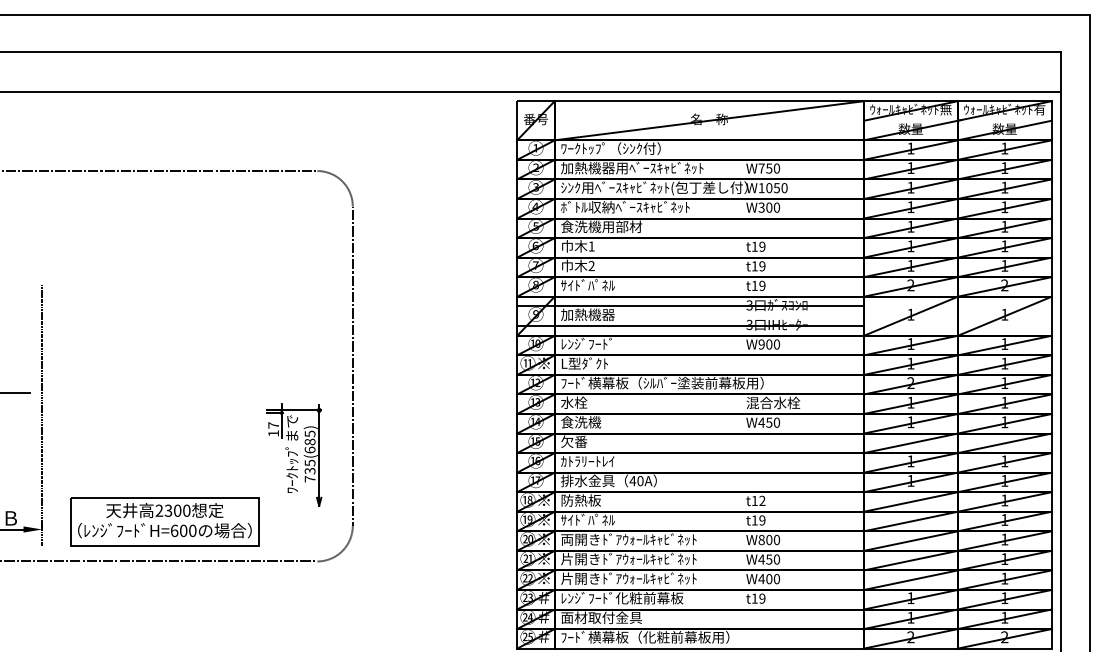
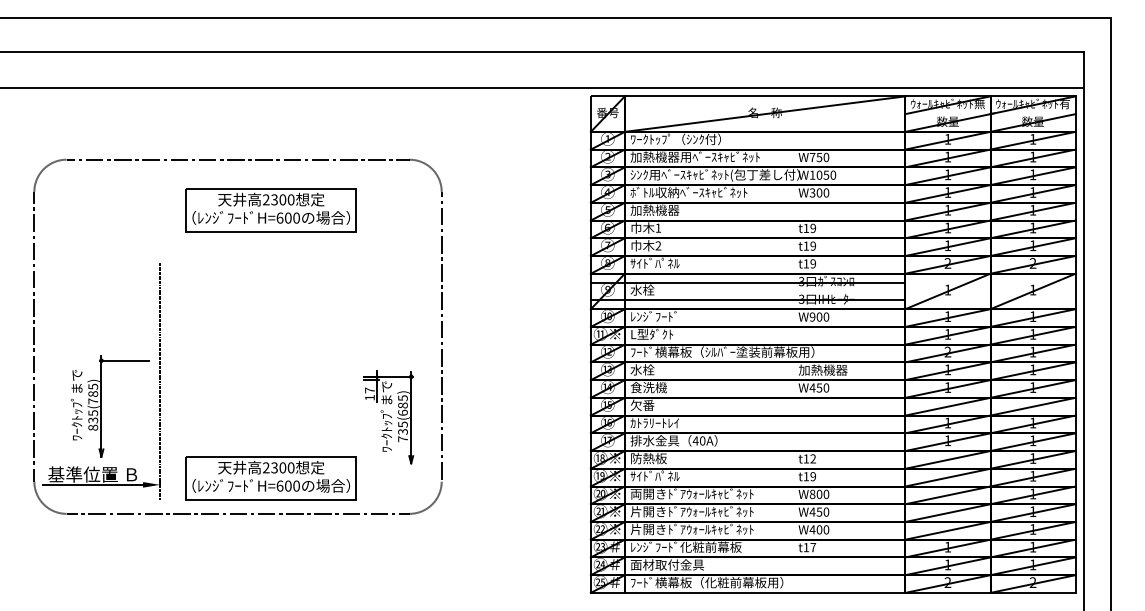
text: (601, 225) -> (667, 209), 食洗機用部材 -> 加熱機器
part: (164, 227) -> (270, 210), added
text: (587, 314) -> (654, 289), 加熱機器 -> 水栓
text: (772, 402) -> (822, 369), 混合水栓 -> 加熱機器
text: (762, 598) -> (813, 547), t19 -> t17

